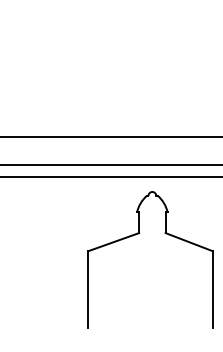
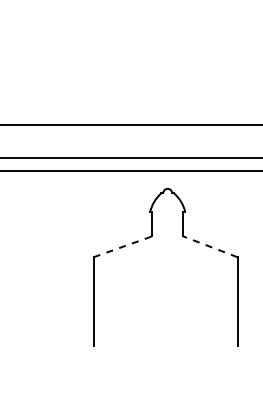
line: (114, 241) -> (123, 246), solid -> dashed
line: (188, 241) -> (209, 246), solid -> dashed

